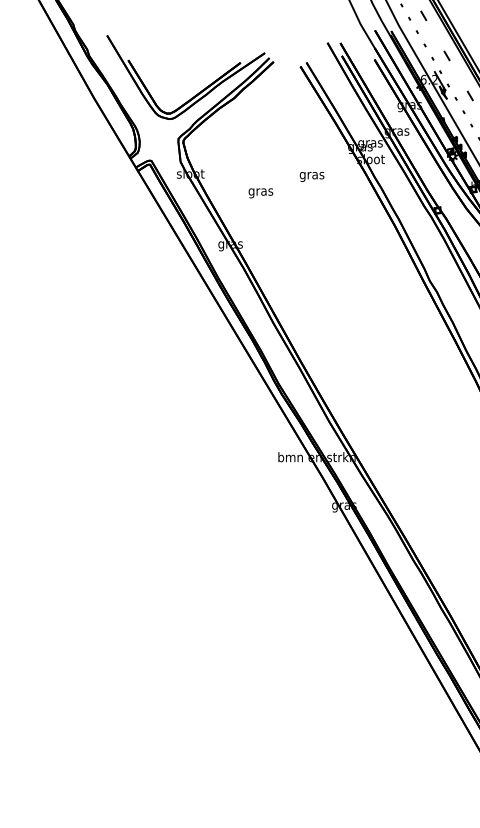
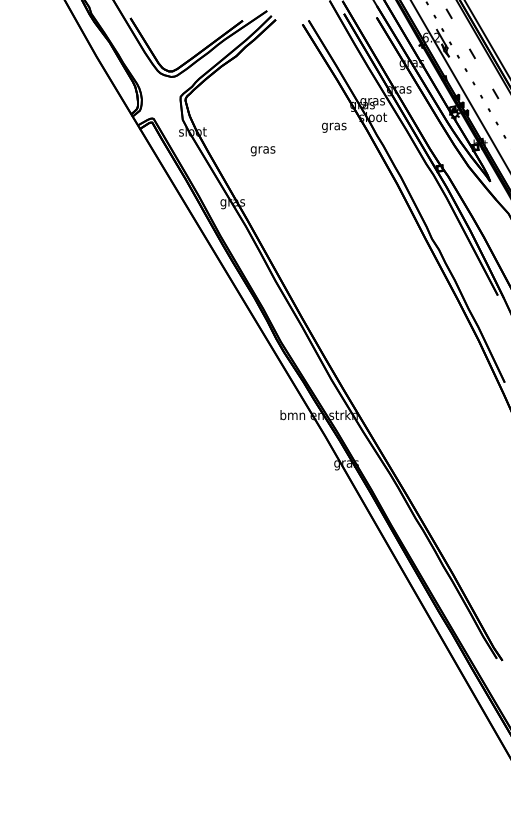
text: (312, 176) -> (334, 127), moved

